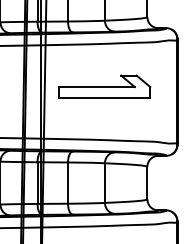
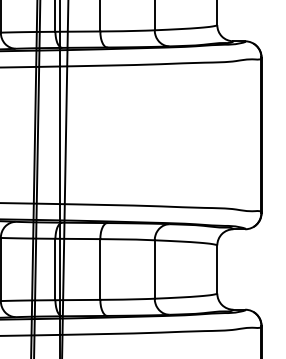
part: (104, 86) -> (154, 127), removed

